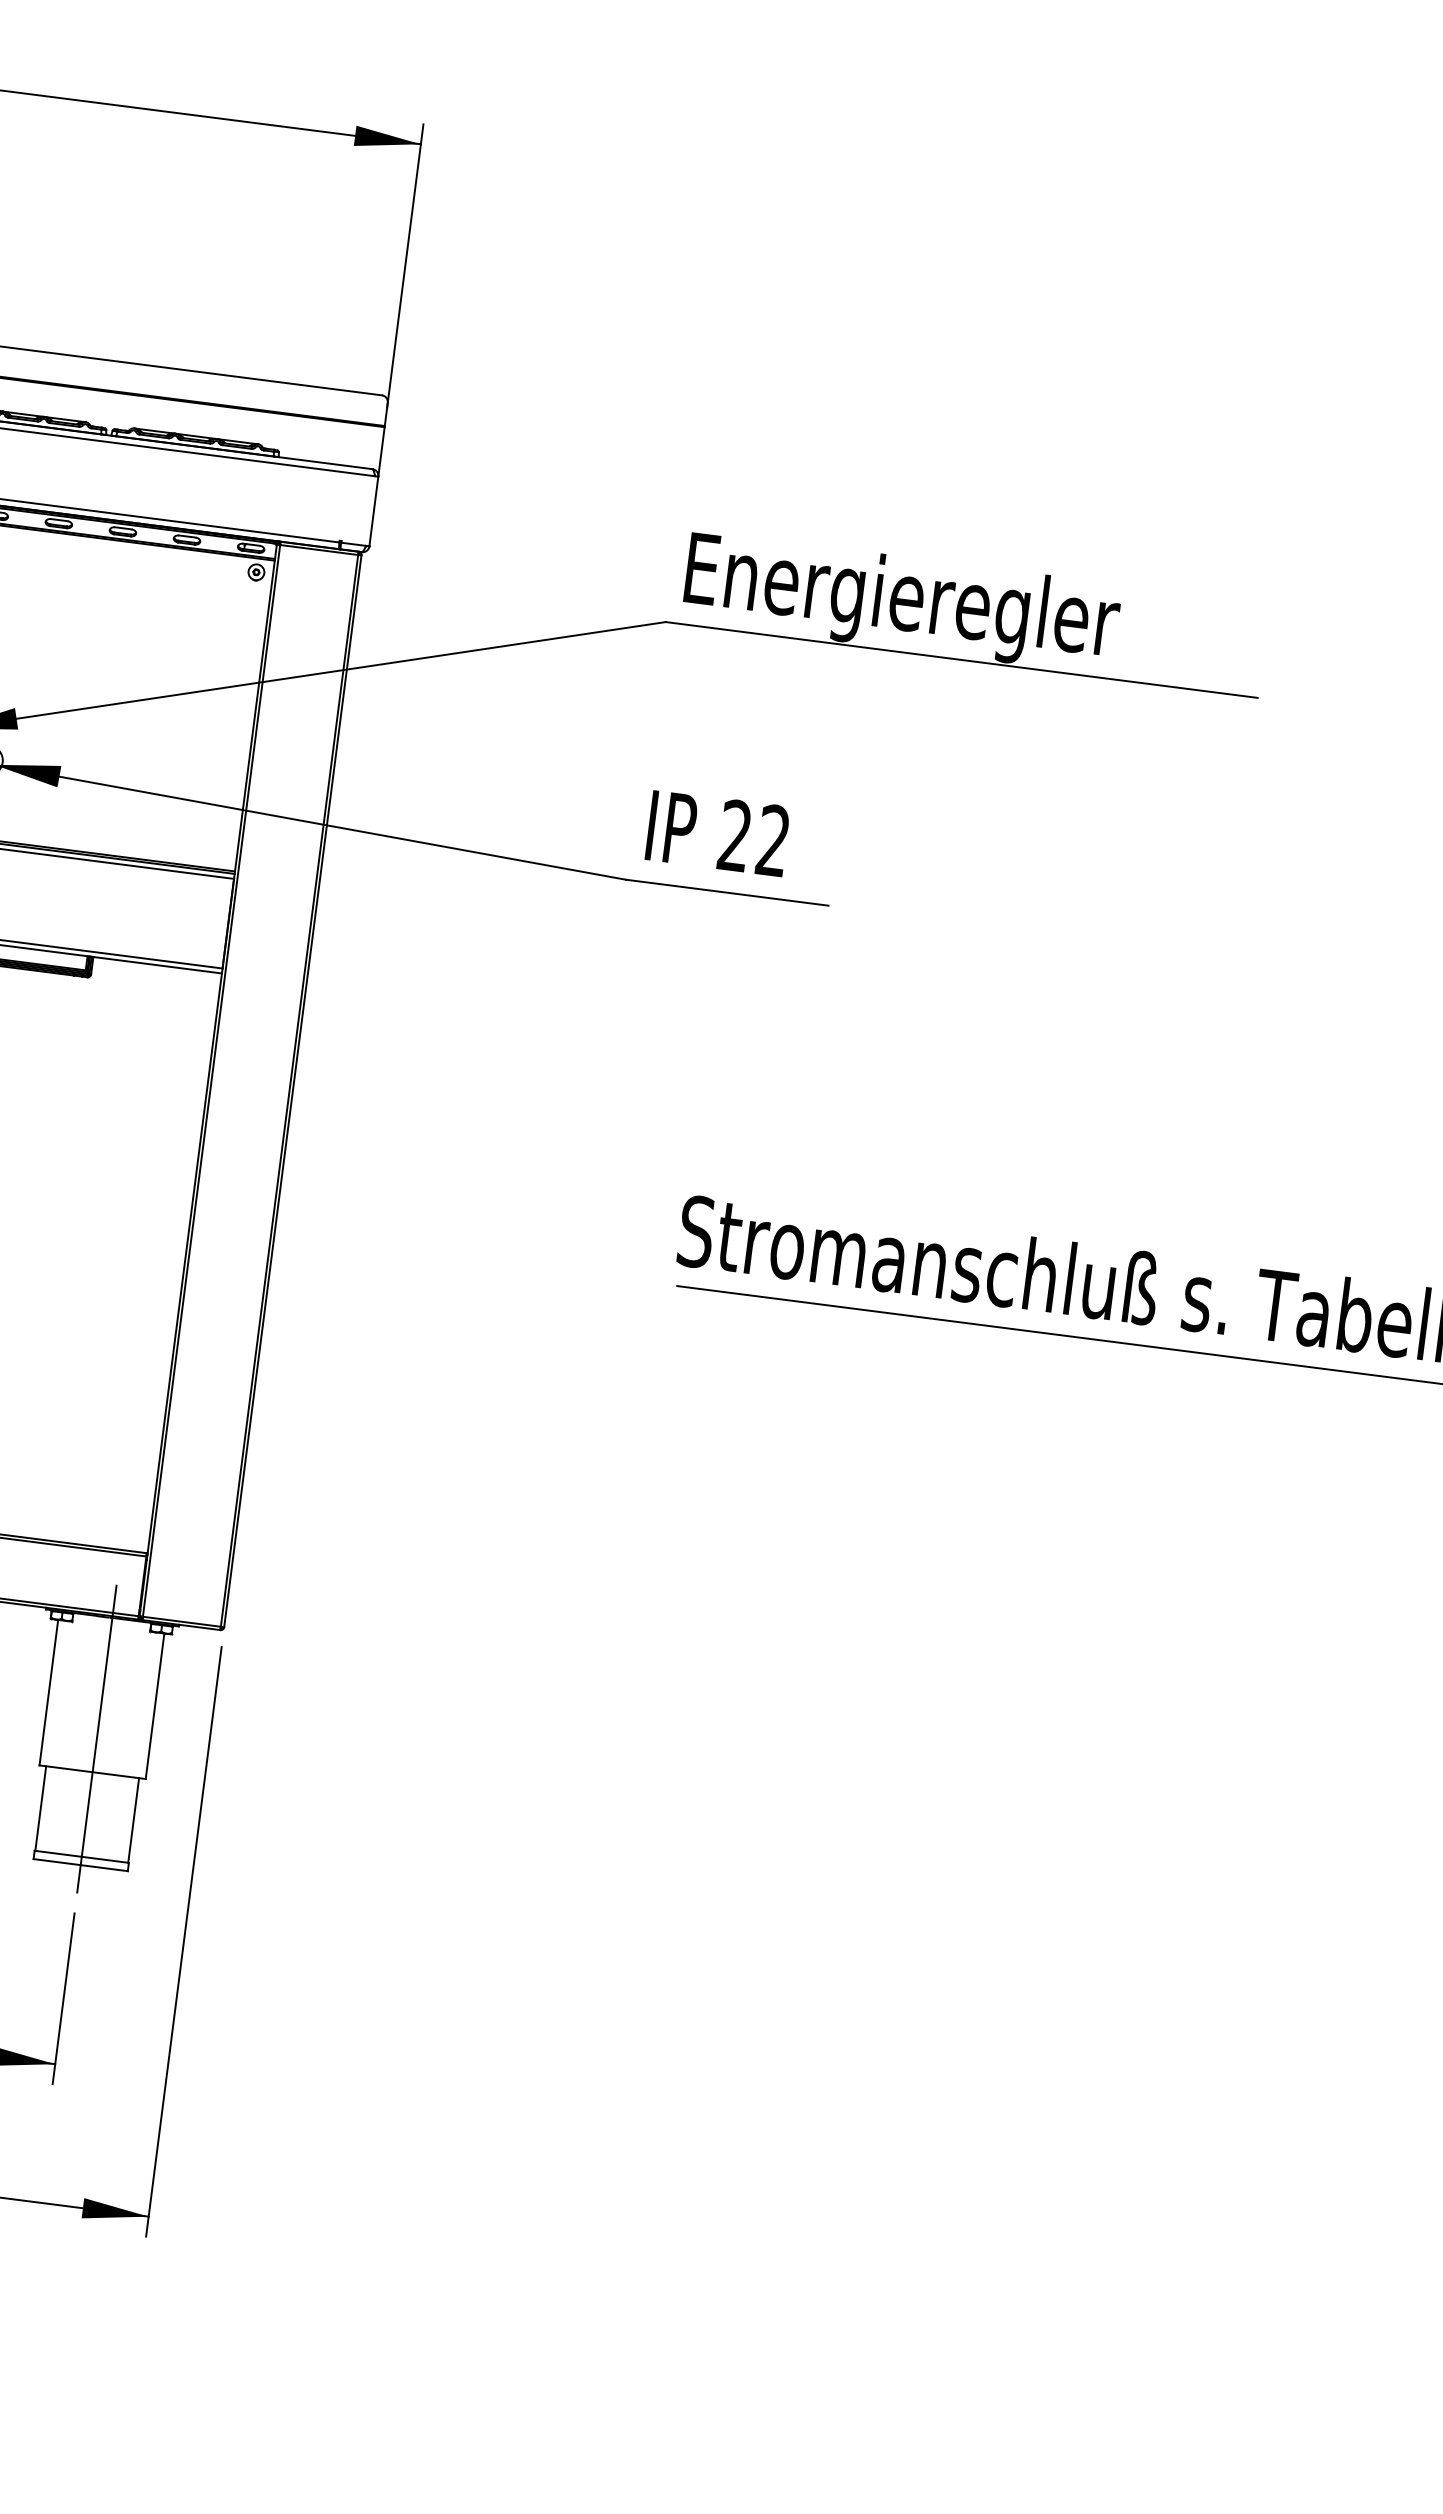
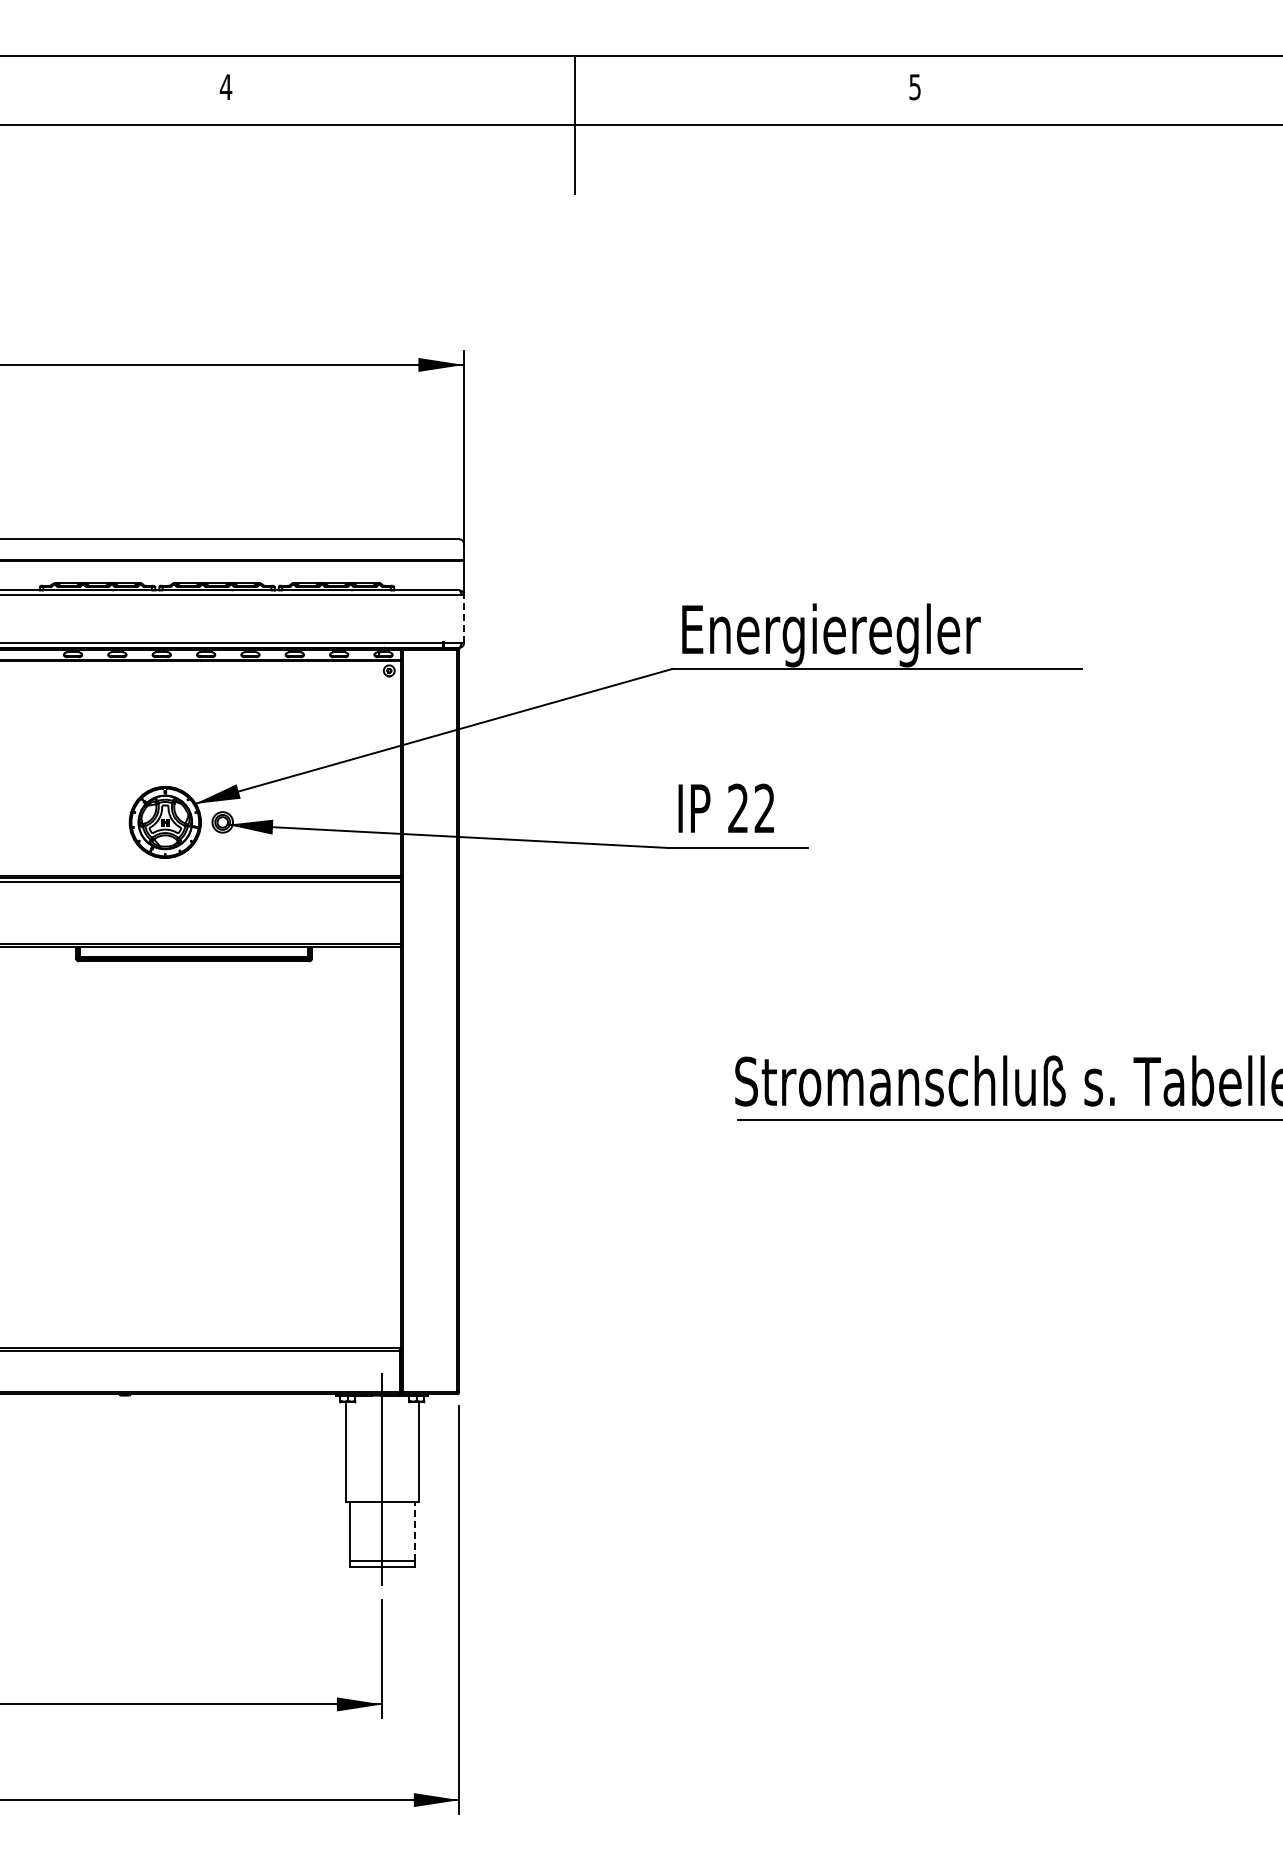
line: (373, 510) -> (463, 618), solid -> dashed
line: (133, 1820) -> (414, 1531), solid -> dashed

